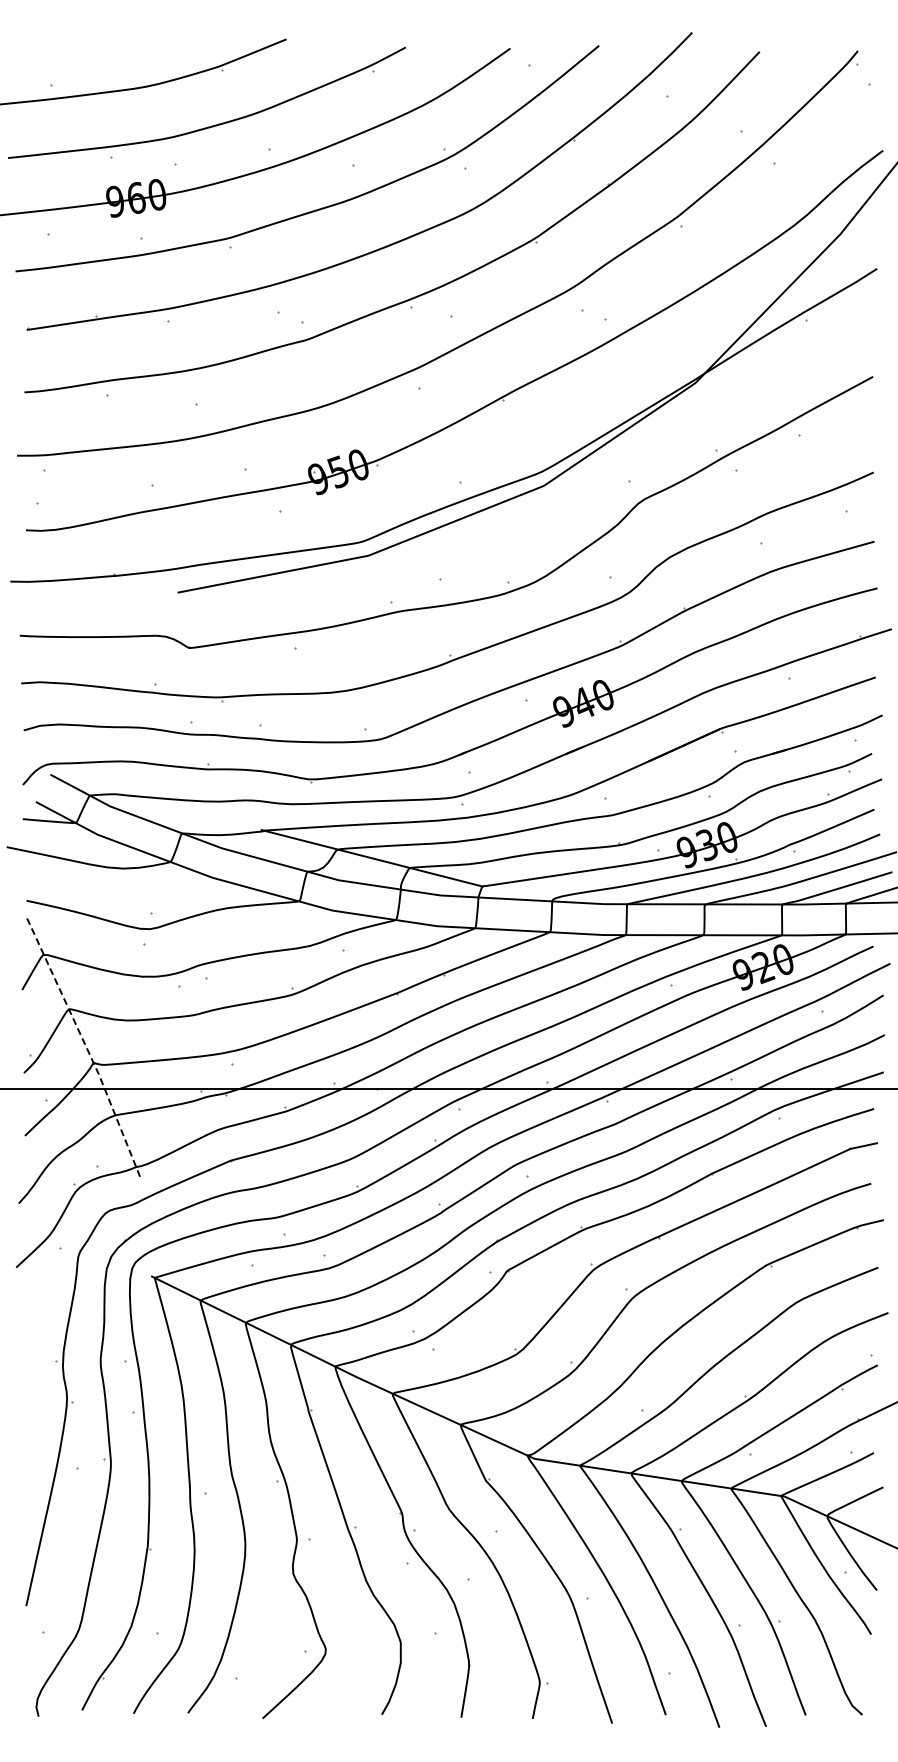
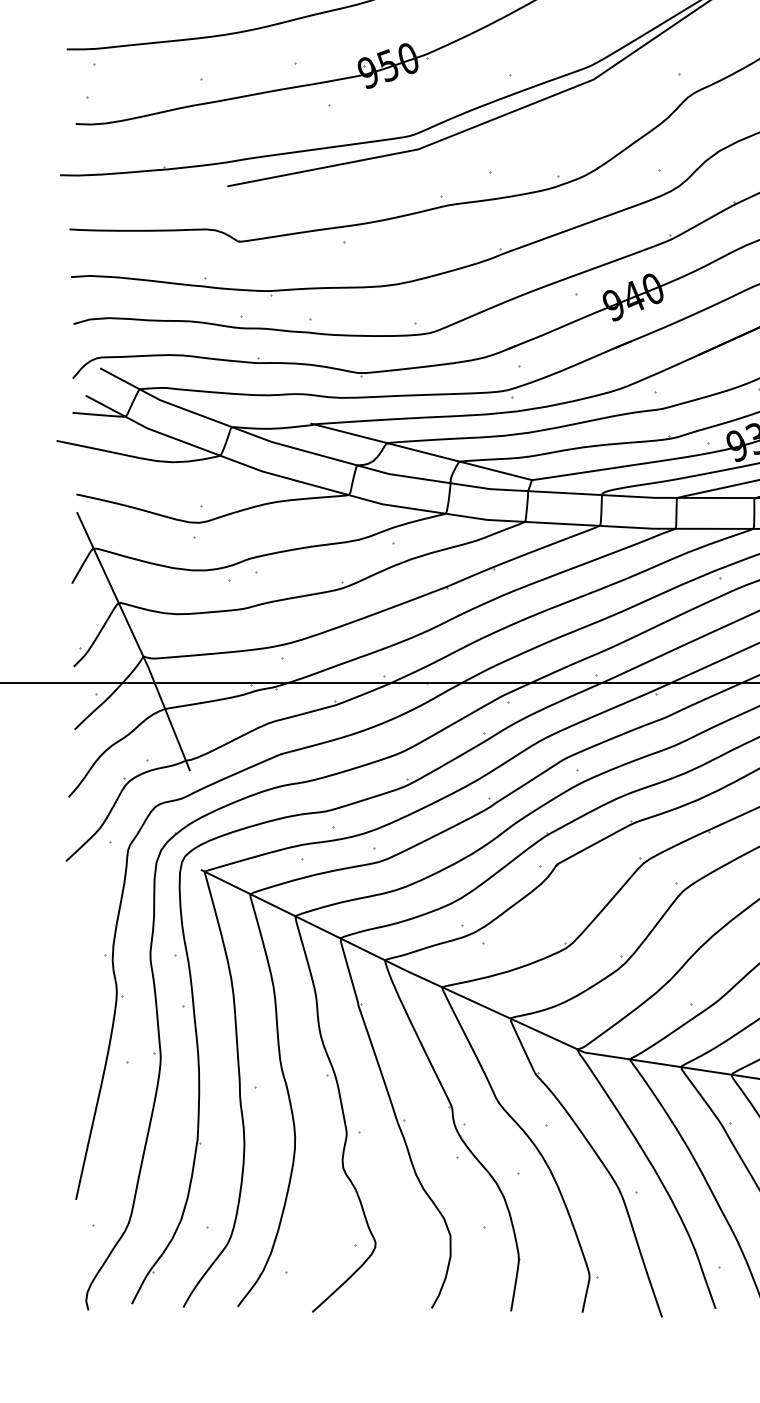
line: (86, 1048) -> (136, 642), dashed -> solid

